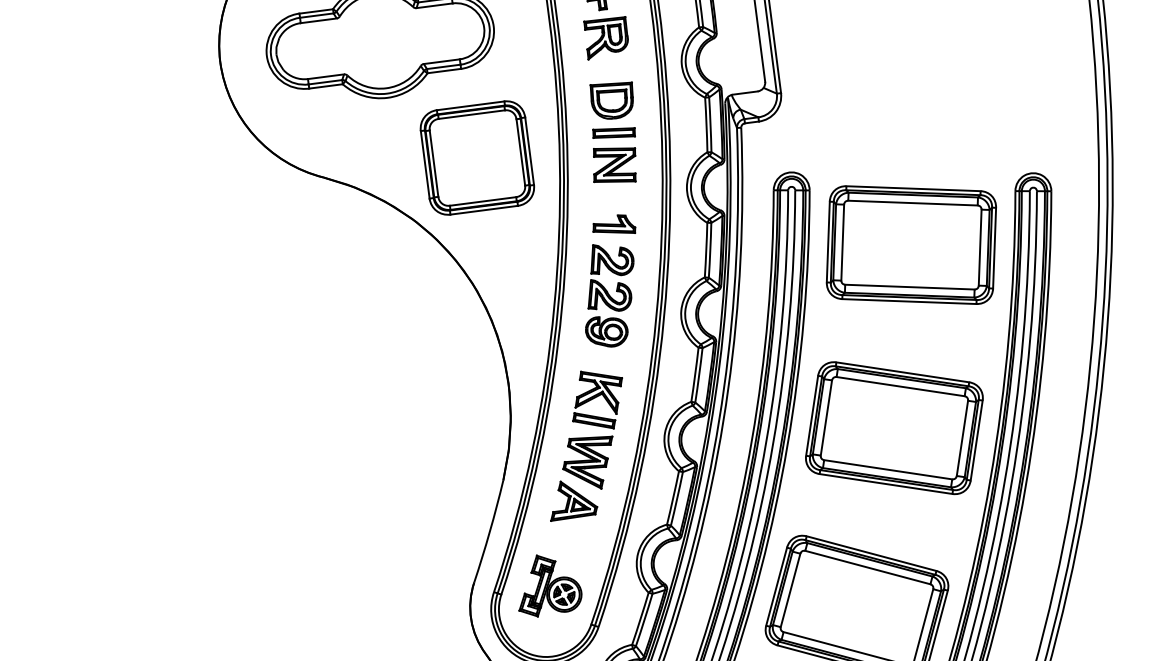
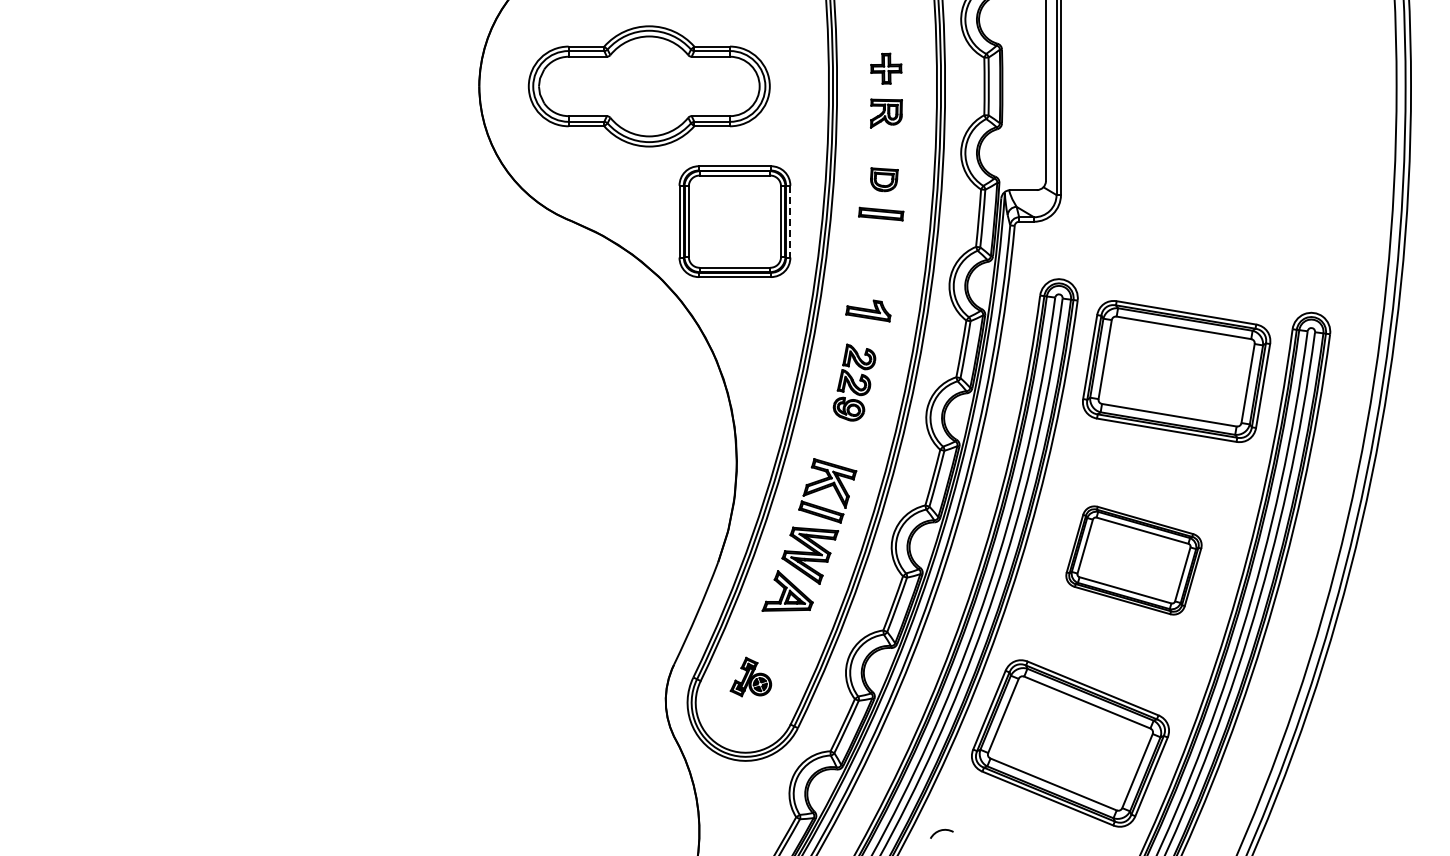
part: (606, 37) -> (886, 113), size x0.7
part: (613, 100) -> (884, 179), size x0.6
line: (529, 151) -> (790, 221), solid -> dashed
part: (613, 165) -> (876, 247), removed
part: (609, 294) -> (854, 382), size x0.7
part: (893, 428) -> (1133, 560), size x0.7
part: (547, 584) -> (750, 676), size x0.6

